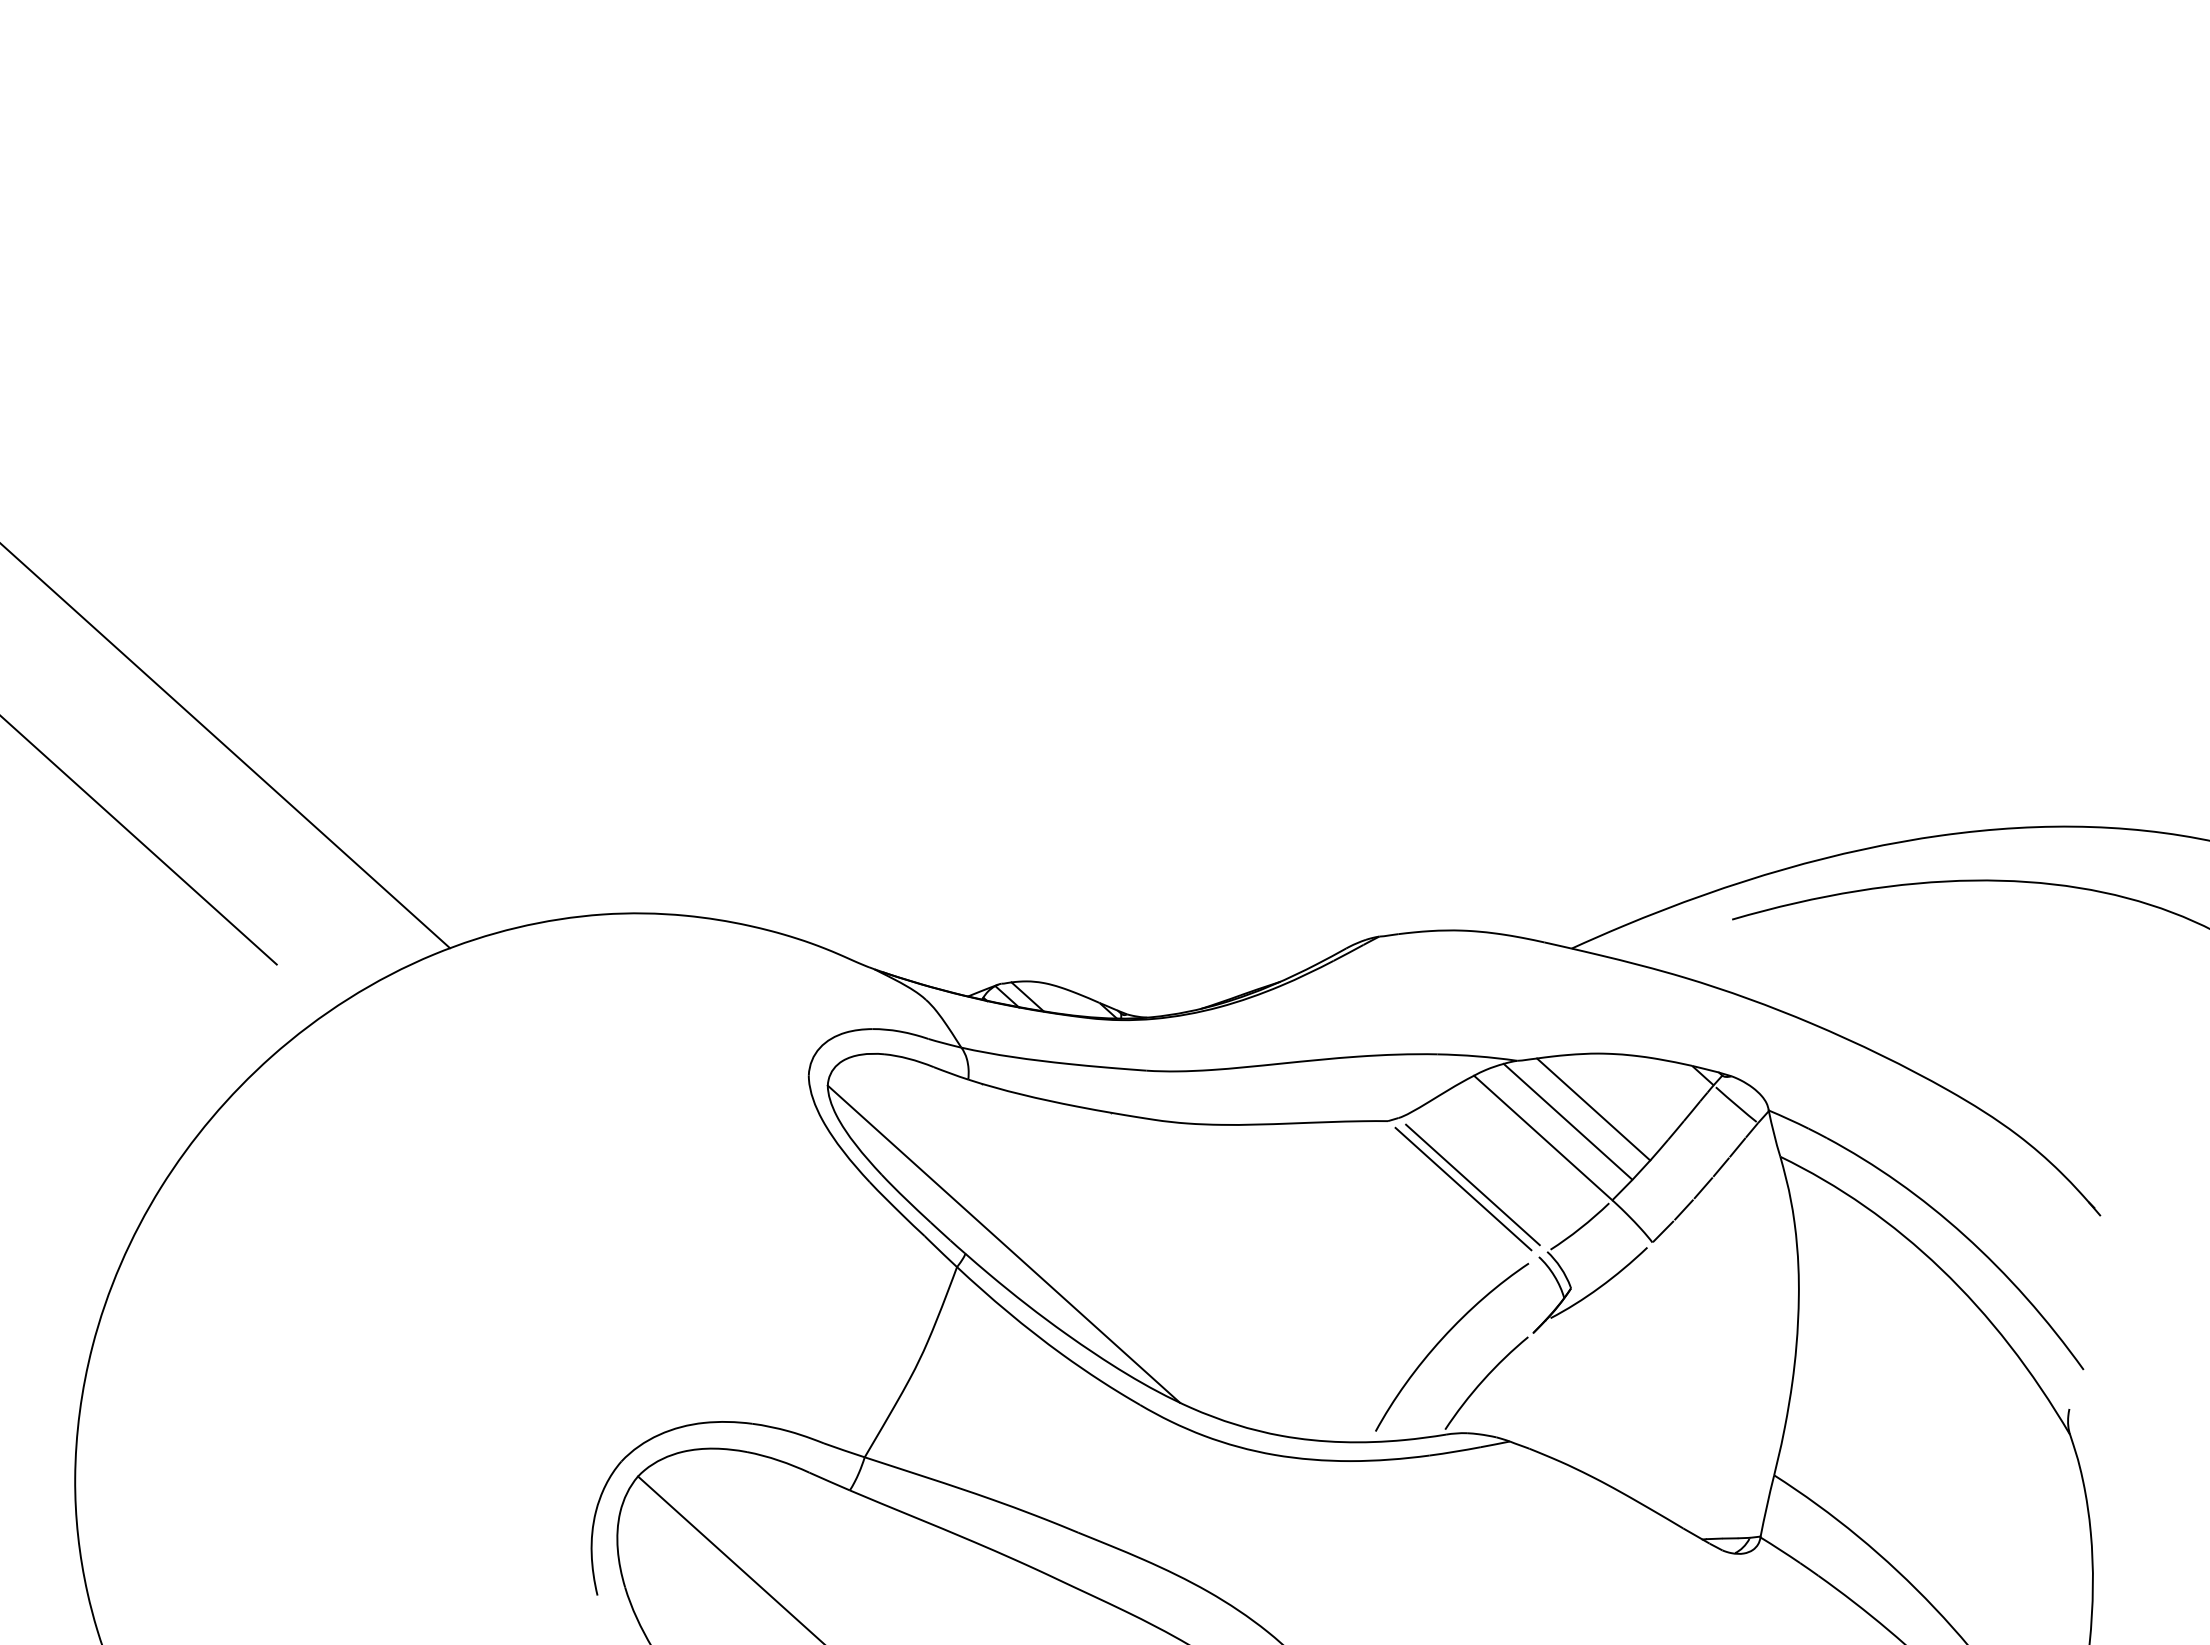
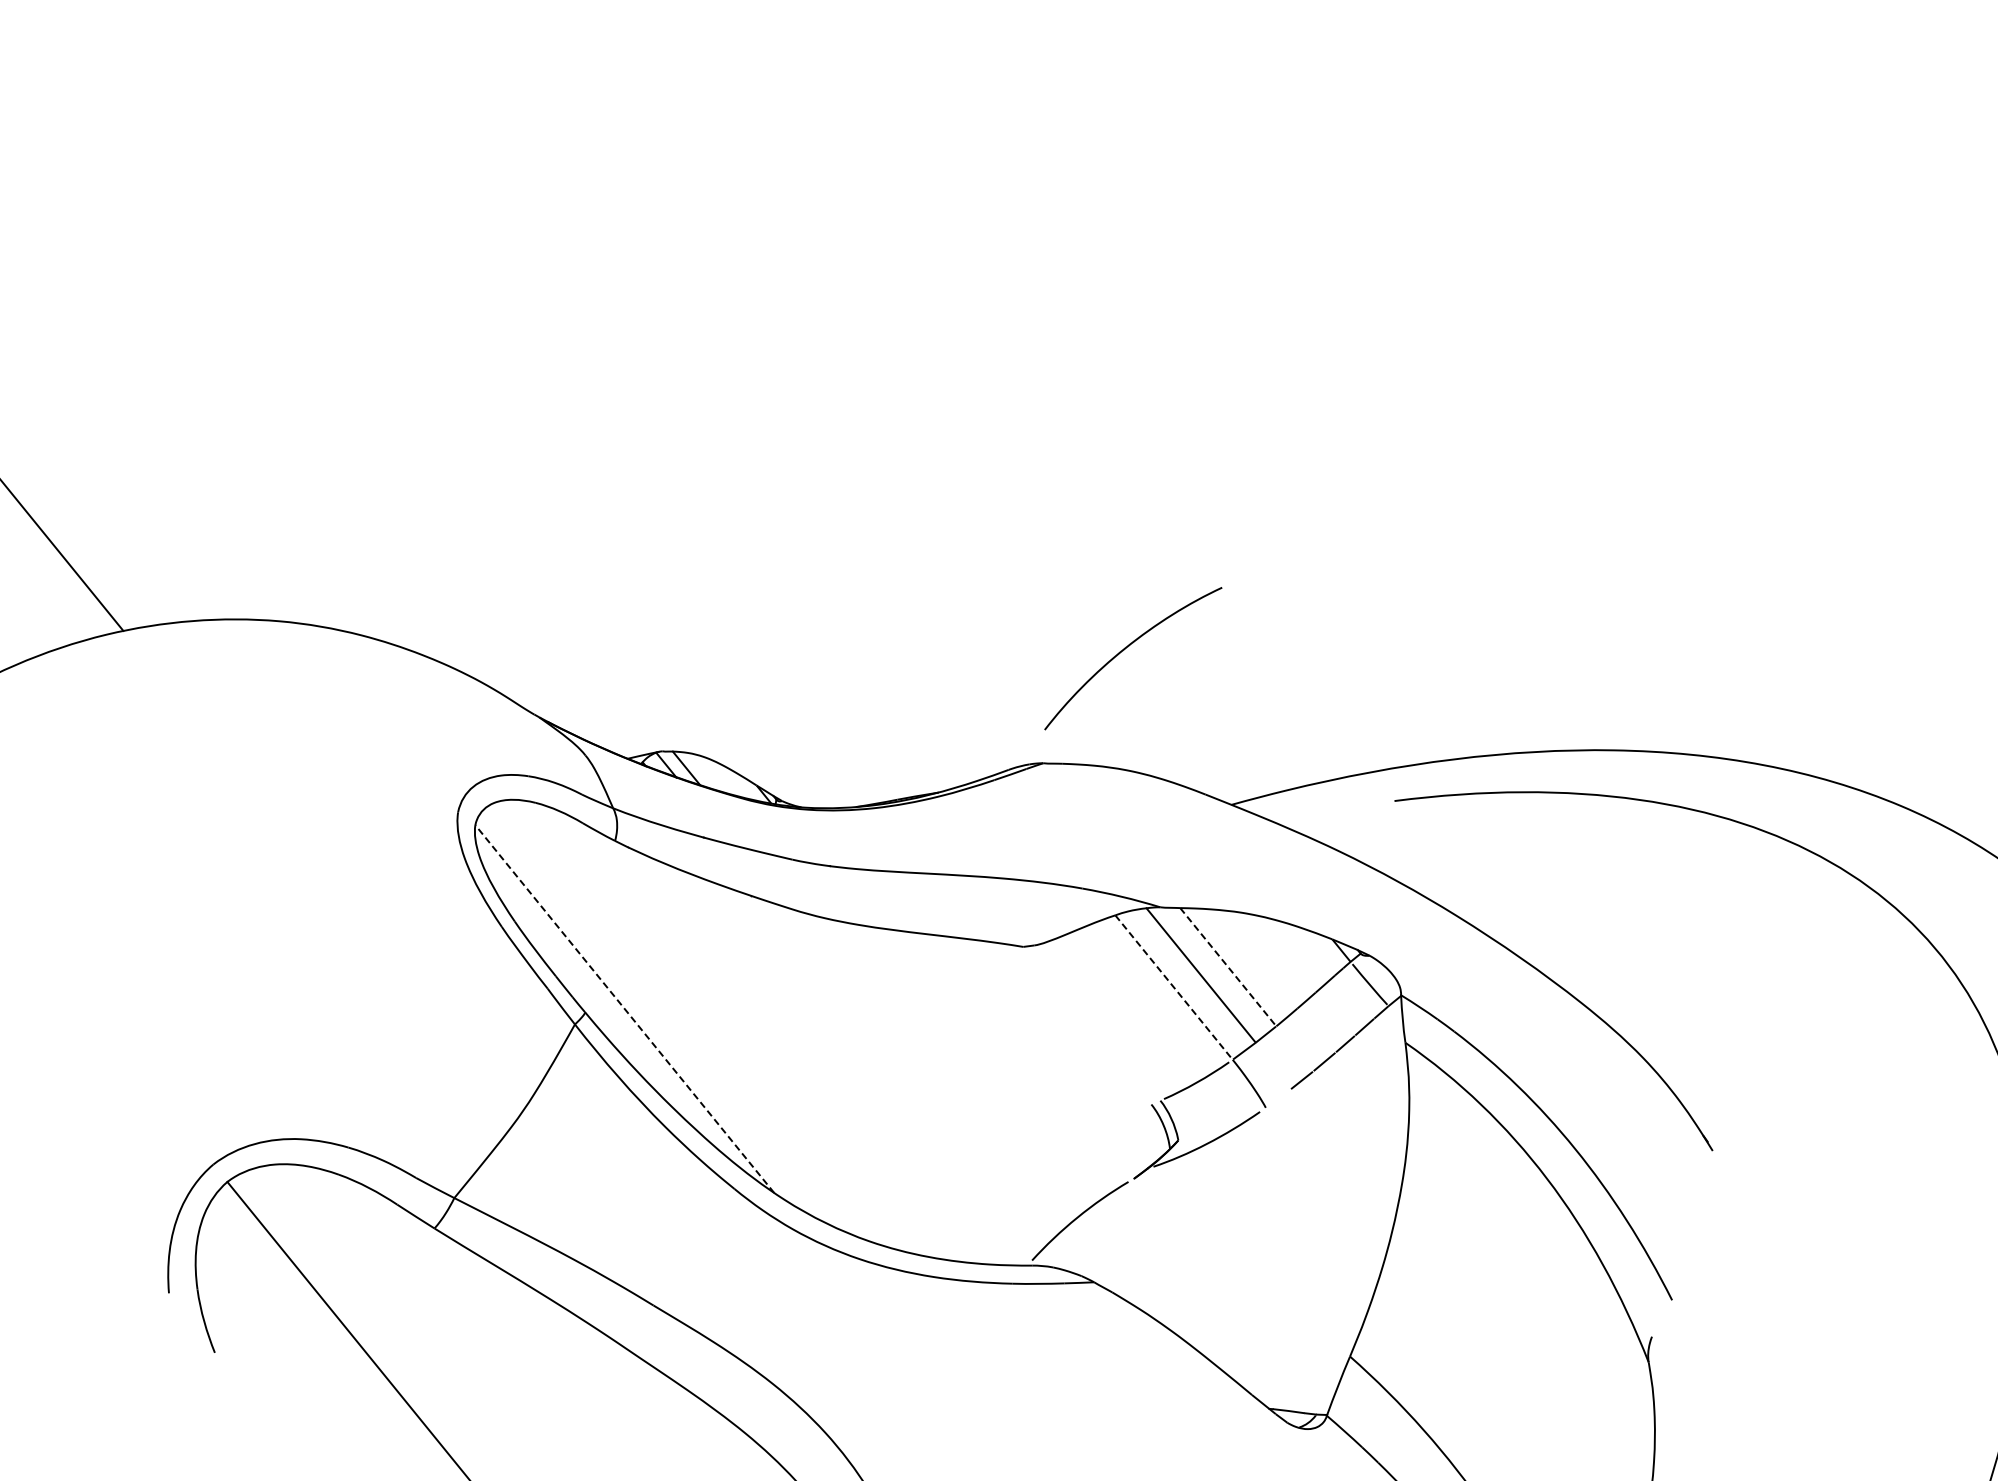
line: (1594, 1109) -> (1229, 967), solid -> dashed
line: (1543, 1138) -> (1174, 988), solid -> dashed
line: (1472, 1184) -> (1096, 1022), removed
line: (1463, 1188) -> (1087, 1025), removed
line: (1663, 1231) -> (1278, 1098), removed
line: (1003, 1244) -> (624, 1009), solid -> dashed
curve: (1444, 1337) -> (1127, 647), moved

